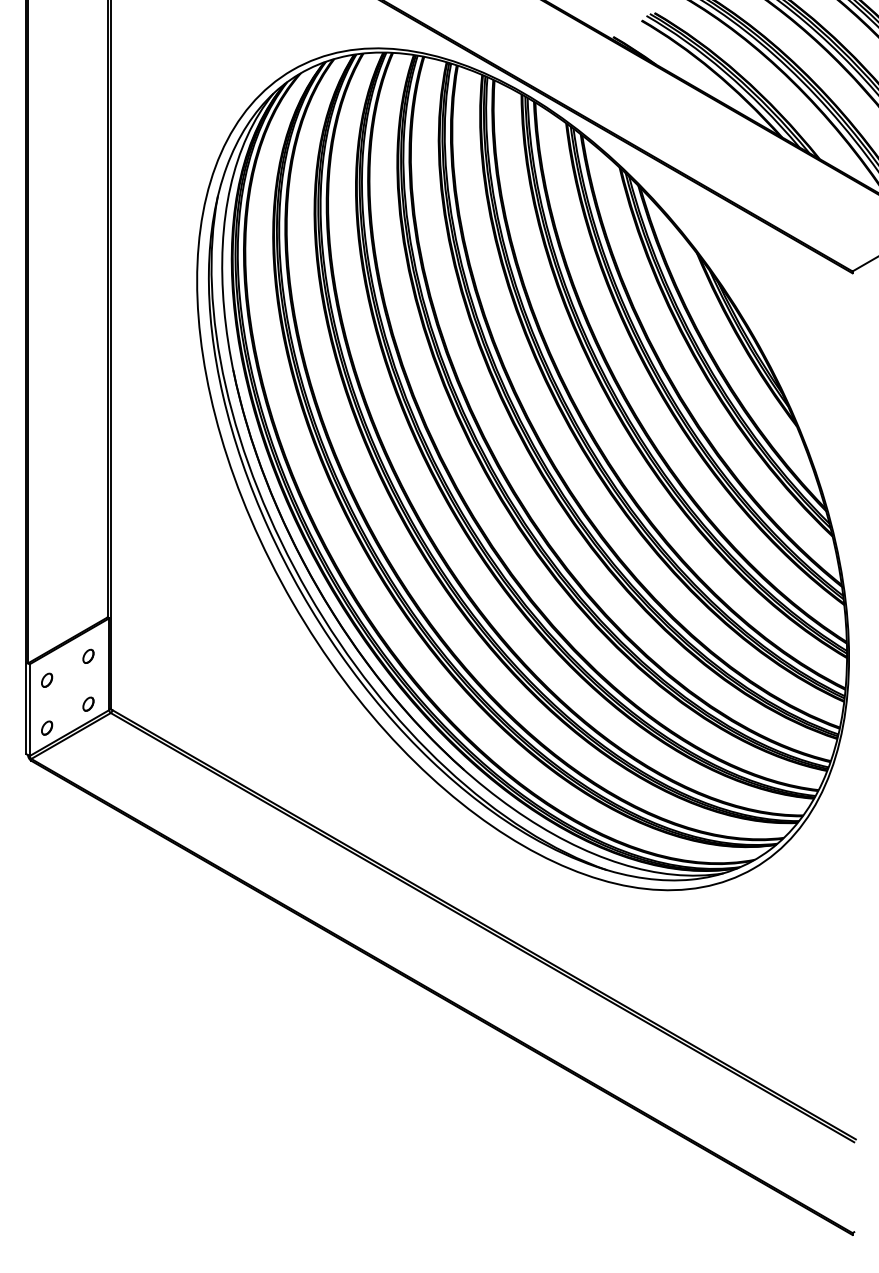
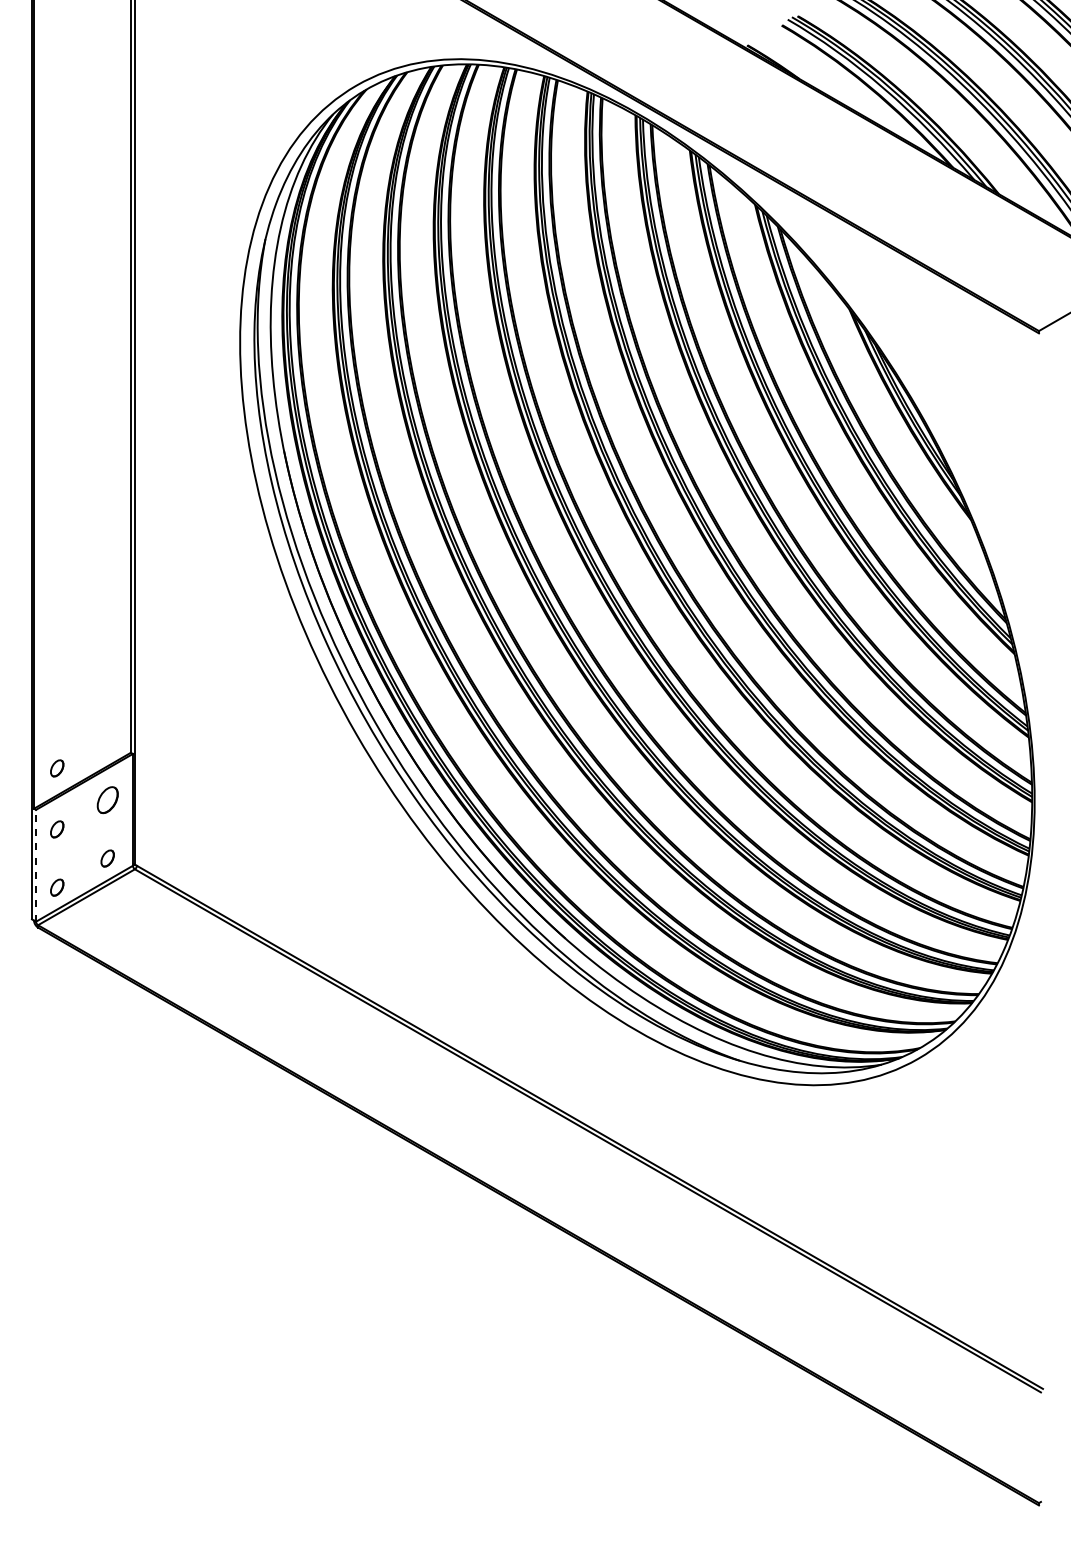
part: (47, 630) -> (57, 768), added
part: (88, 656) -> (107, 800), size x1.6
line: (30, 709) -> (36, 865), solid -> dashed

